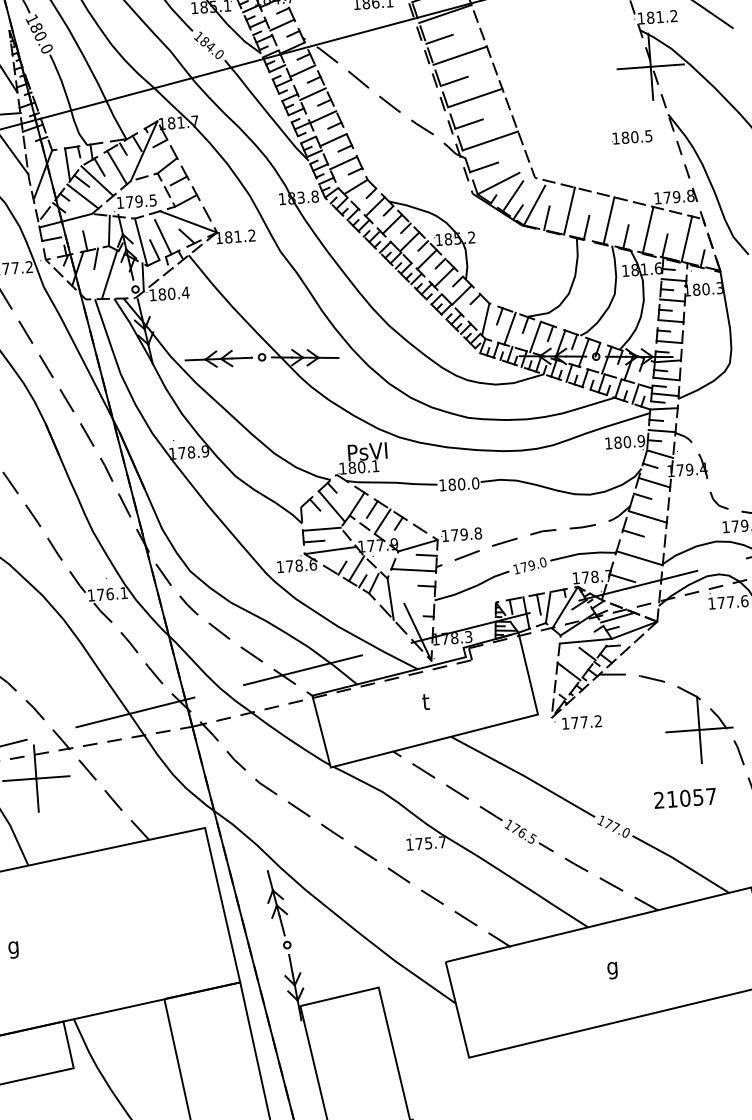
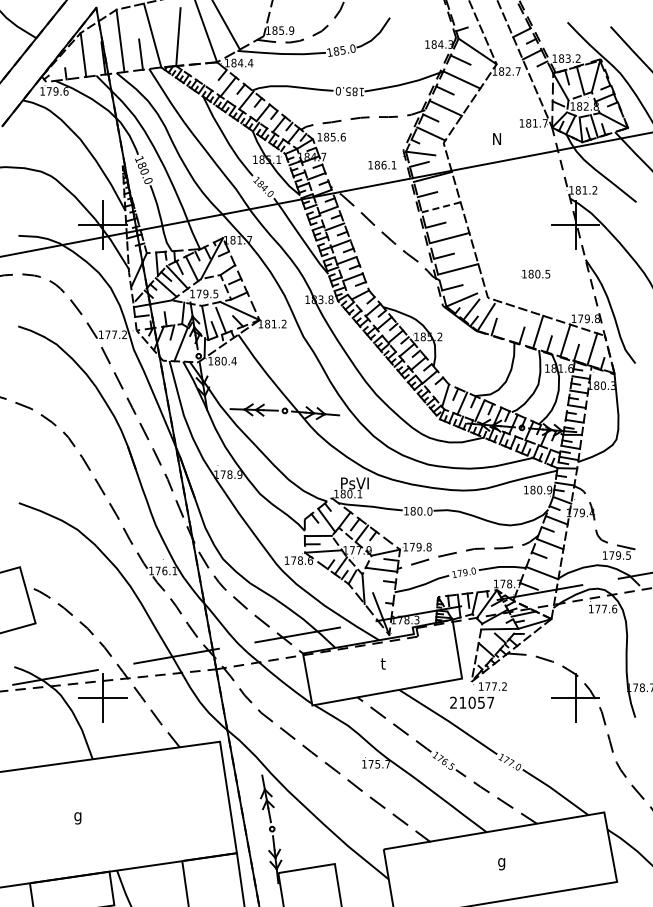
line: (460, 55) -> (441, 207), solid -> dashed
text: (631, 136) -> (535, 273), moved
line: (569, 210) -> (510, 322), removed
text: (685, 797) -> (472, 702), moved

